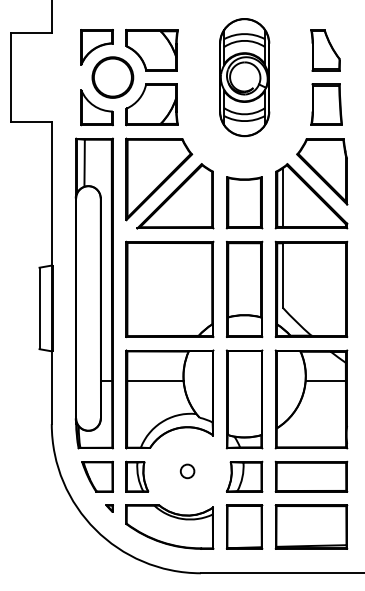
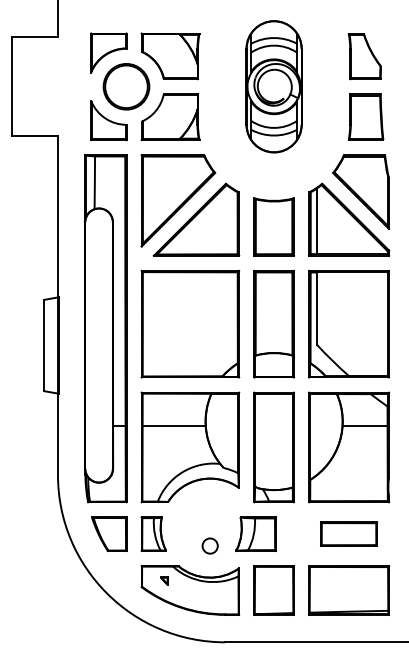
circle: (187, 471) -> (210, 546), moved
part: (244, 476) -> (256, 533), moved
part: (311, 476) -> (349, 533), size x0.7
part: (109, 508) -> (164, 580), moved

